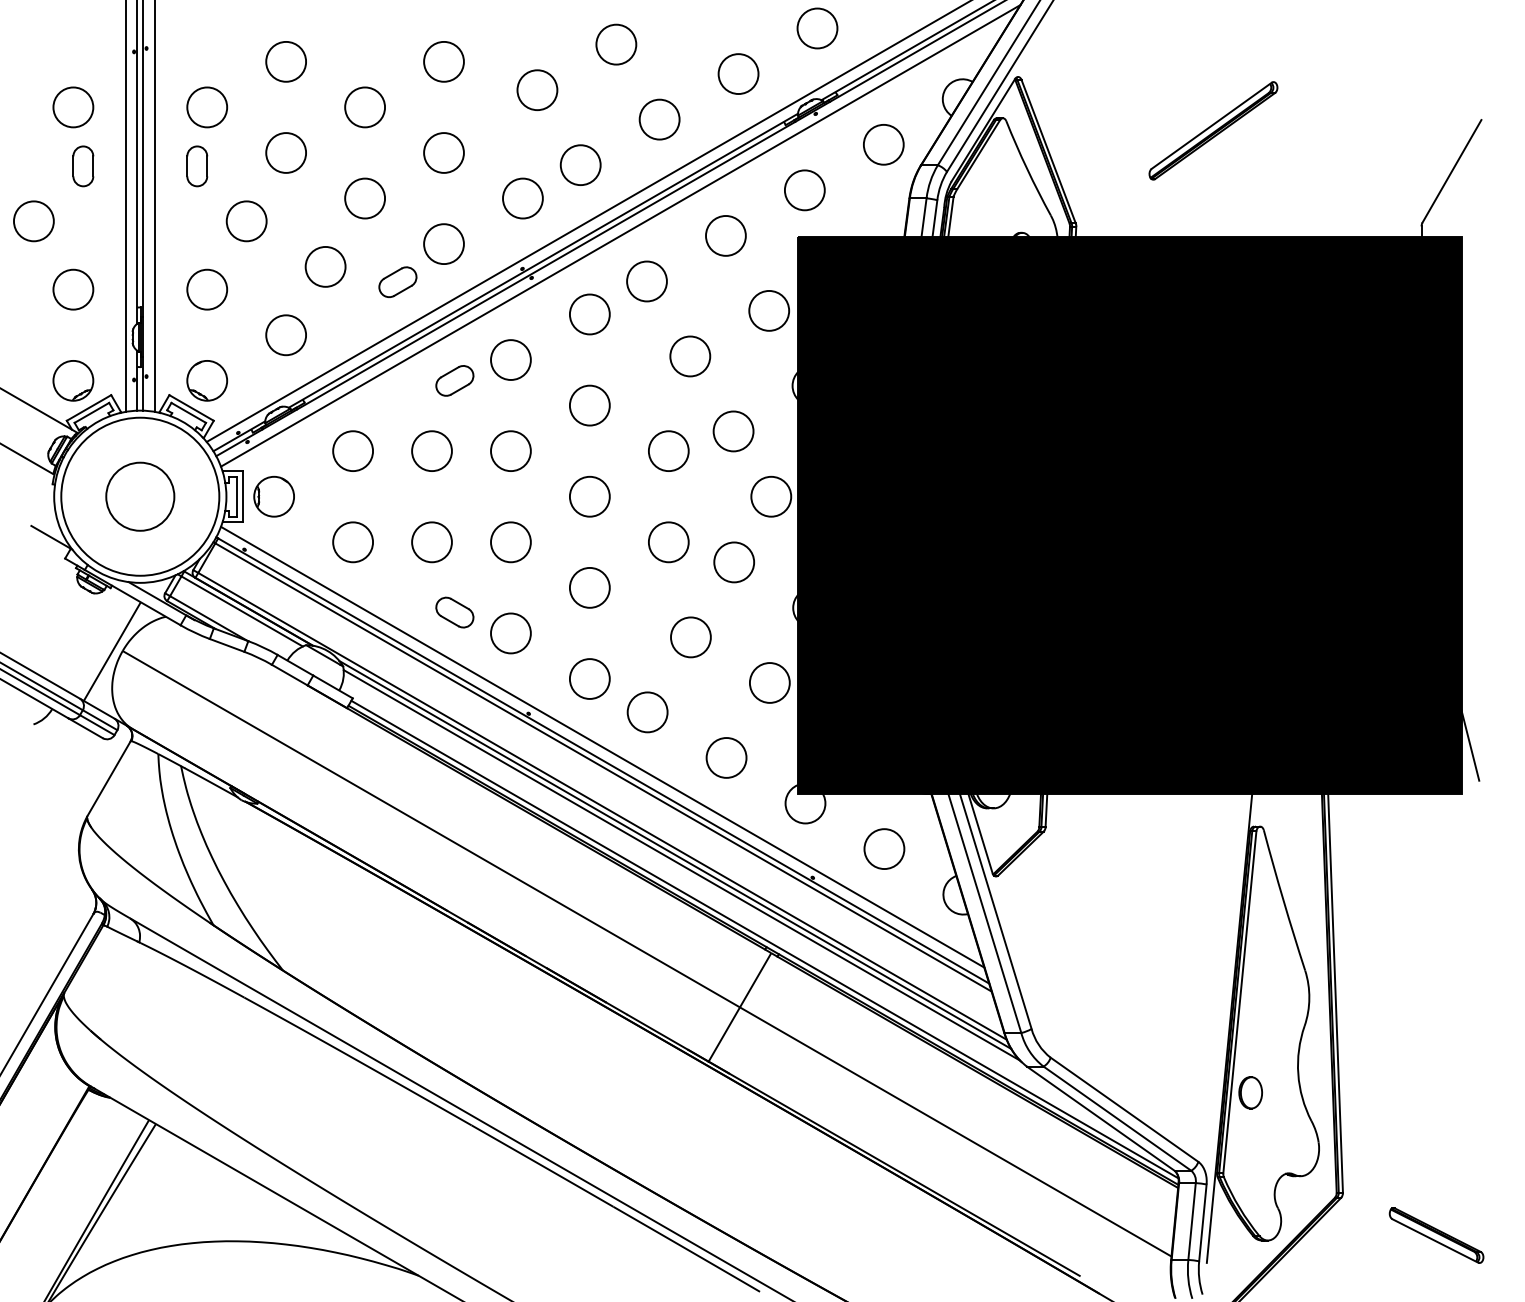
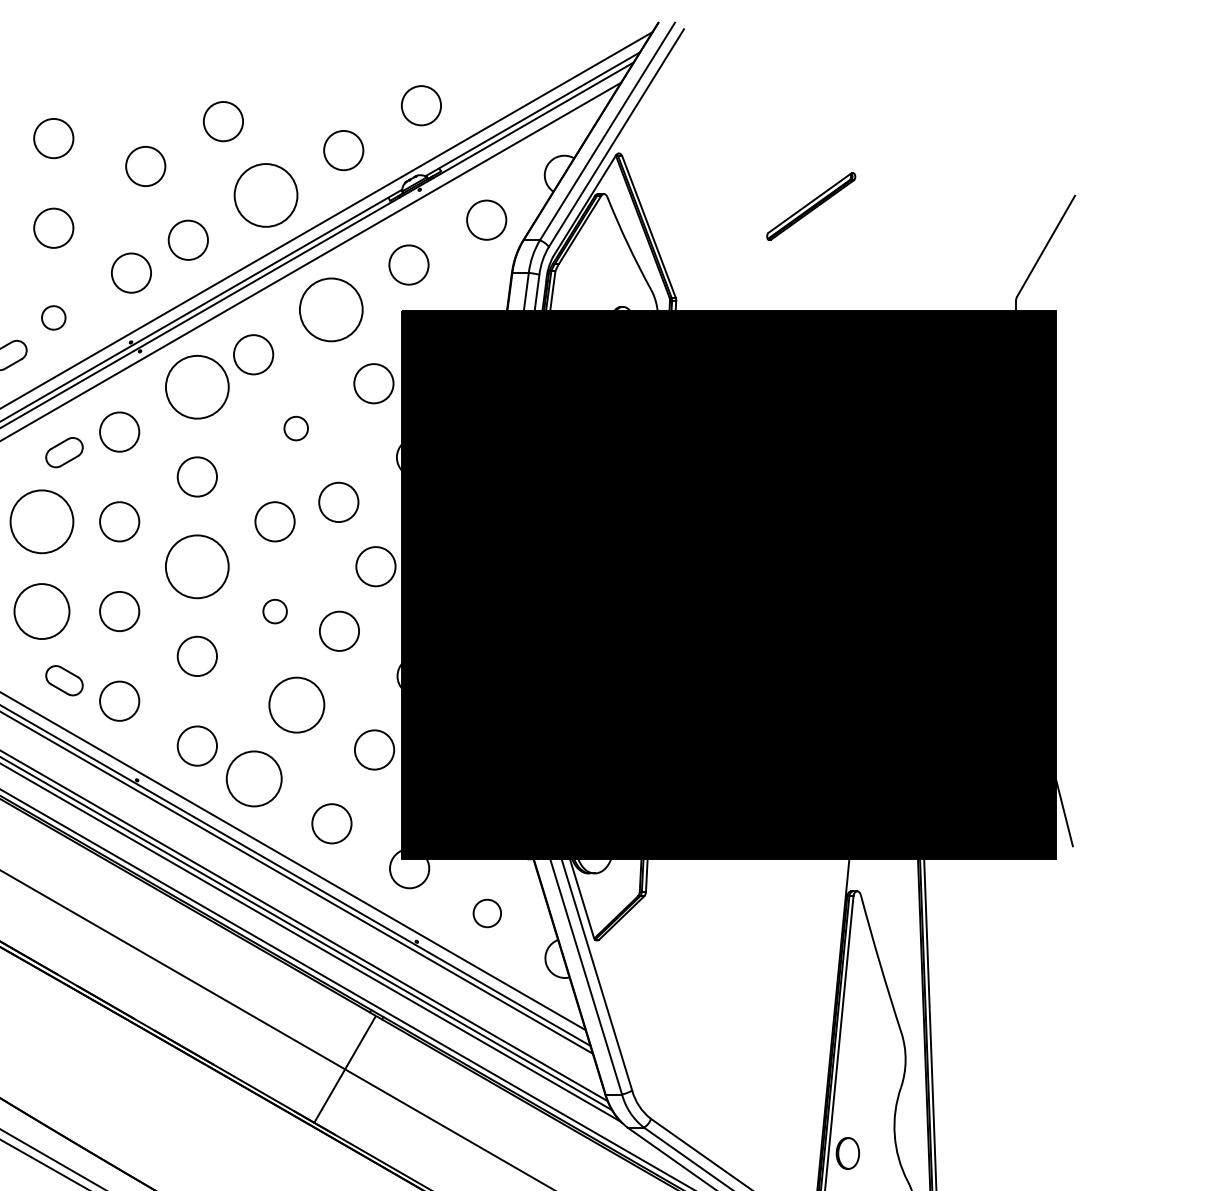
circle: (659, 119) -> (265, 195), size x1.6
part: (1213, 130) -> (811, 206), size x0.7
circle: (725, 235) -> (330, 309), size x1.6
circle: (443, 243) -> (53, 317), size x0.6
circle: (589, 314) -> (197, 387), size x1.6
circle: (690, 356) -> (296, 428), size x0.6
circle: (431, 451) -> (41, 522), size x1.6
circle: (589, 496) -> (197, 566), size x1.6
circle: (431, 542) -> (41, 611), size x1.4
circle: (668, 542) -> (274, 611), size x0.6
circle: (690, 637) -> (296, 705), size x1.4
circle: (647, 712) -> (254, 779), size x1.4
circle: (884, 848) -> (487, 912), size x0.7

